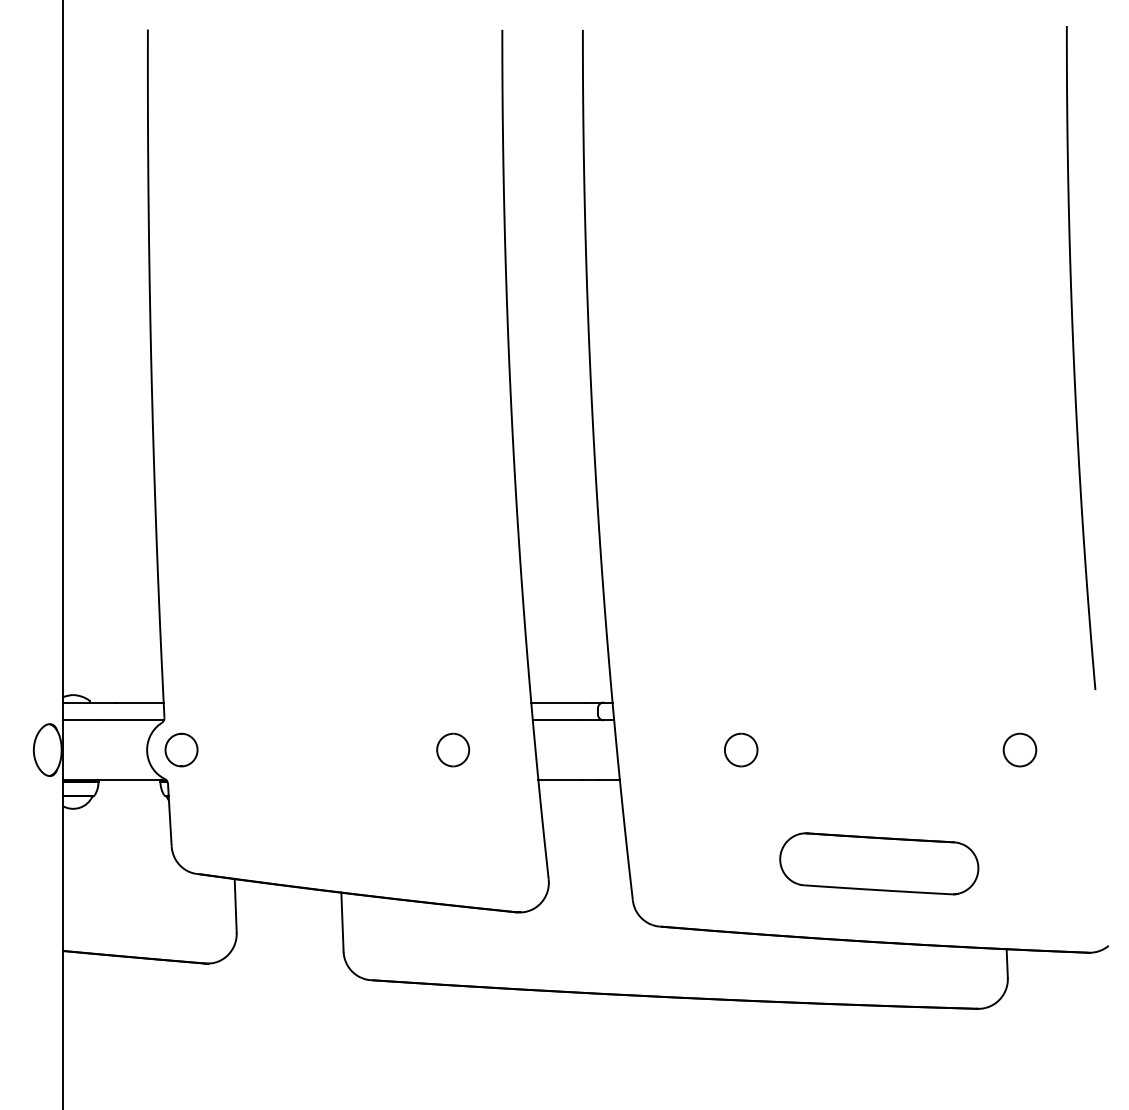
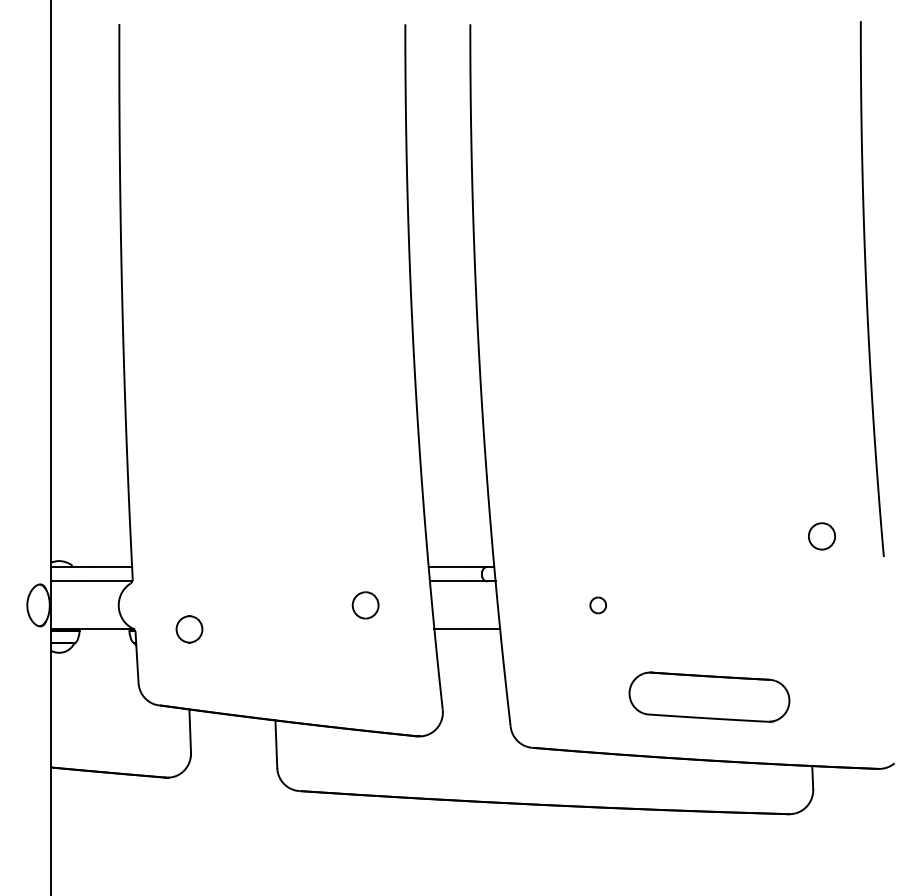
part: (181, 750) -> (189, 629), moved
part: (741, 750) -> (598, 605), size x0.6
part: (1020, 750) -> (822, 536), moved

